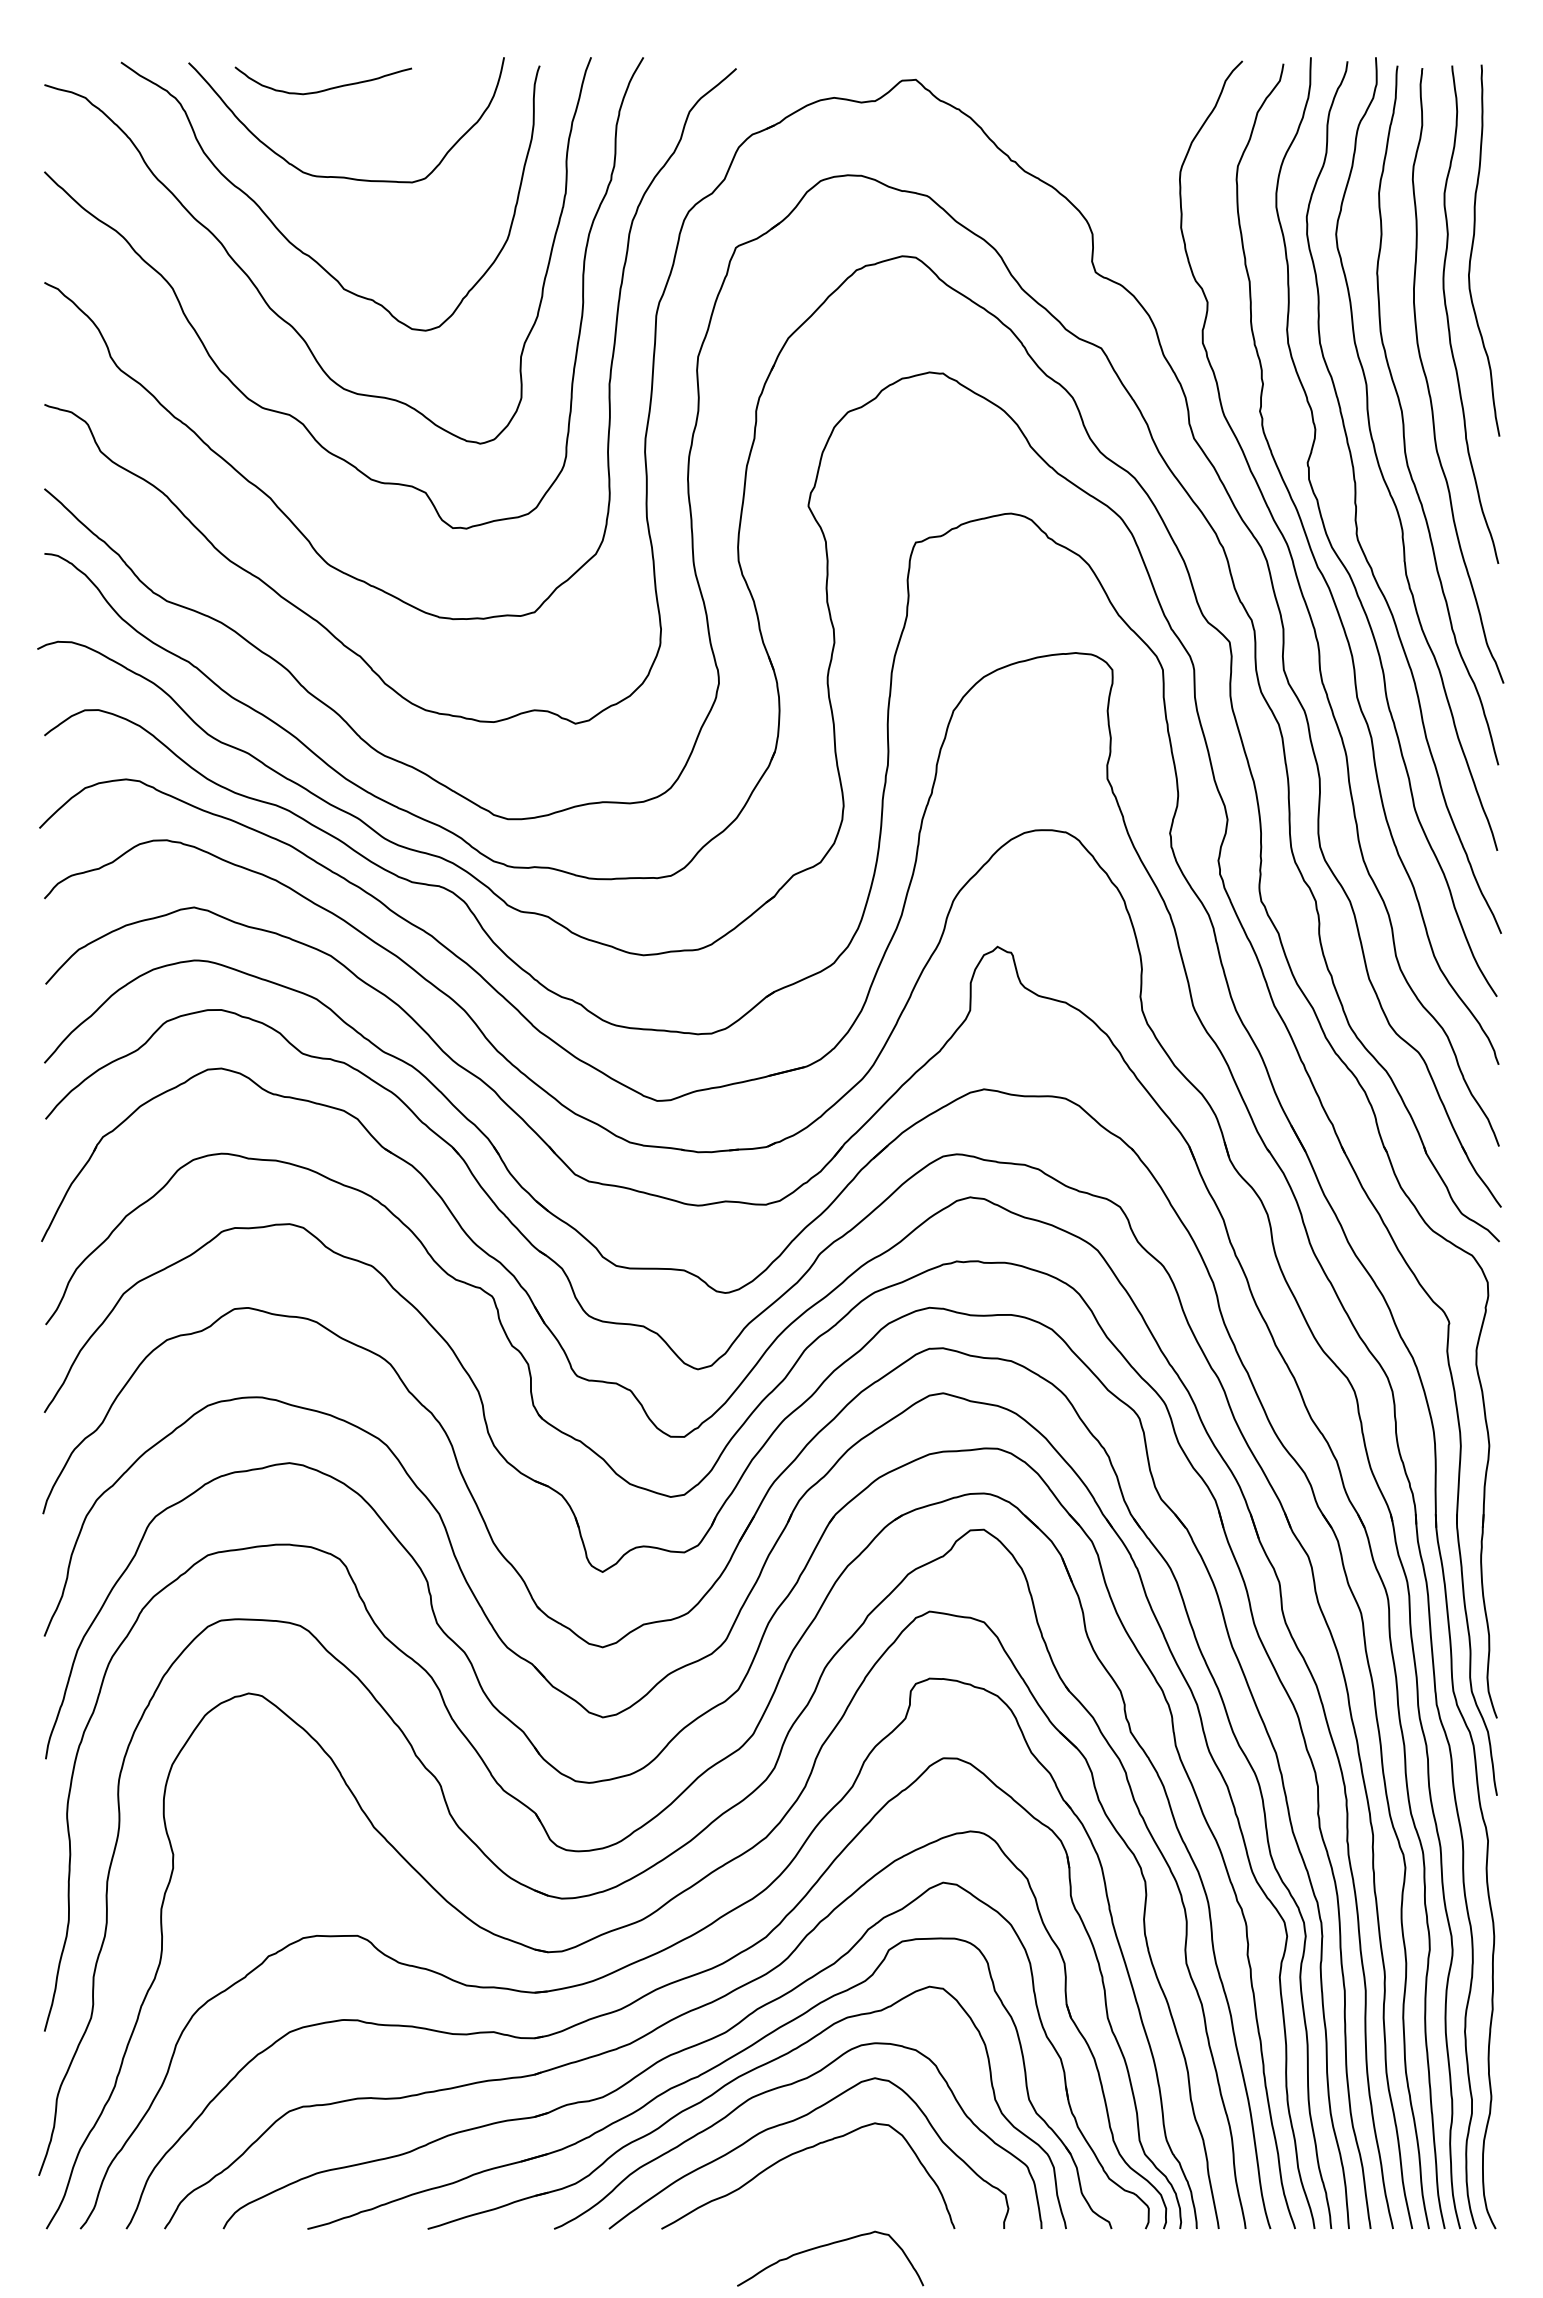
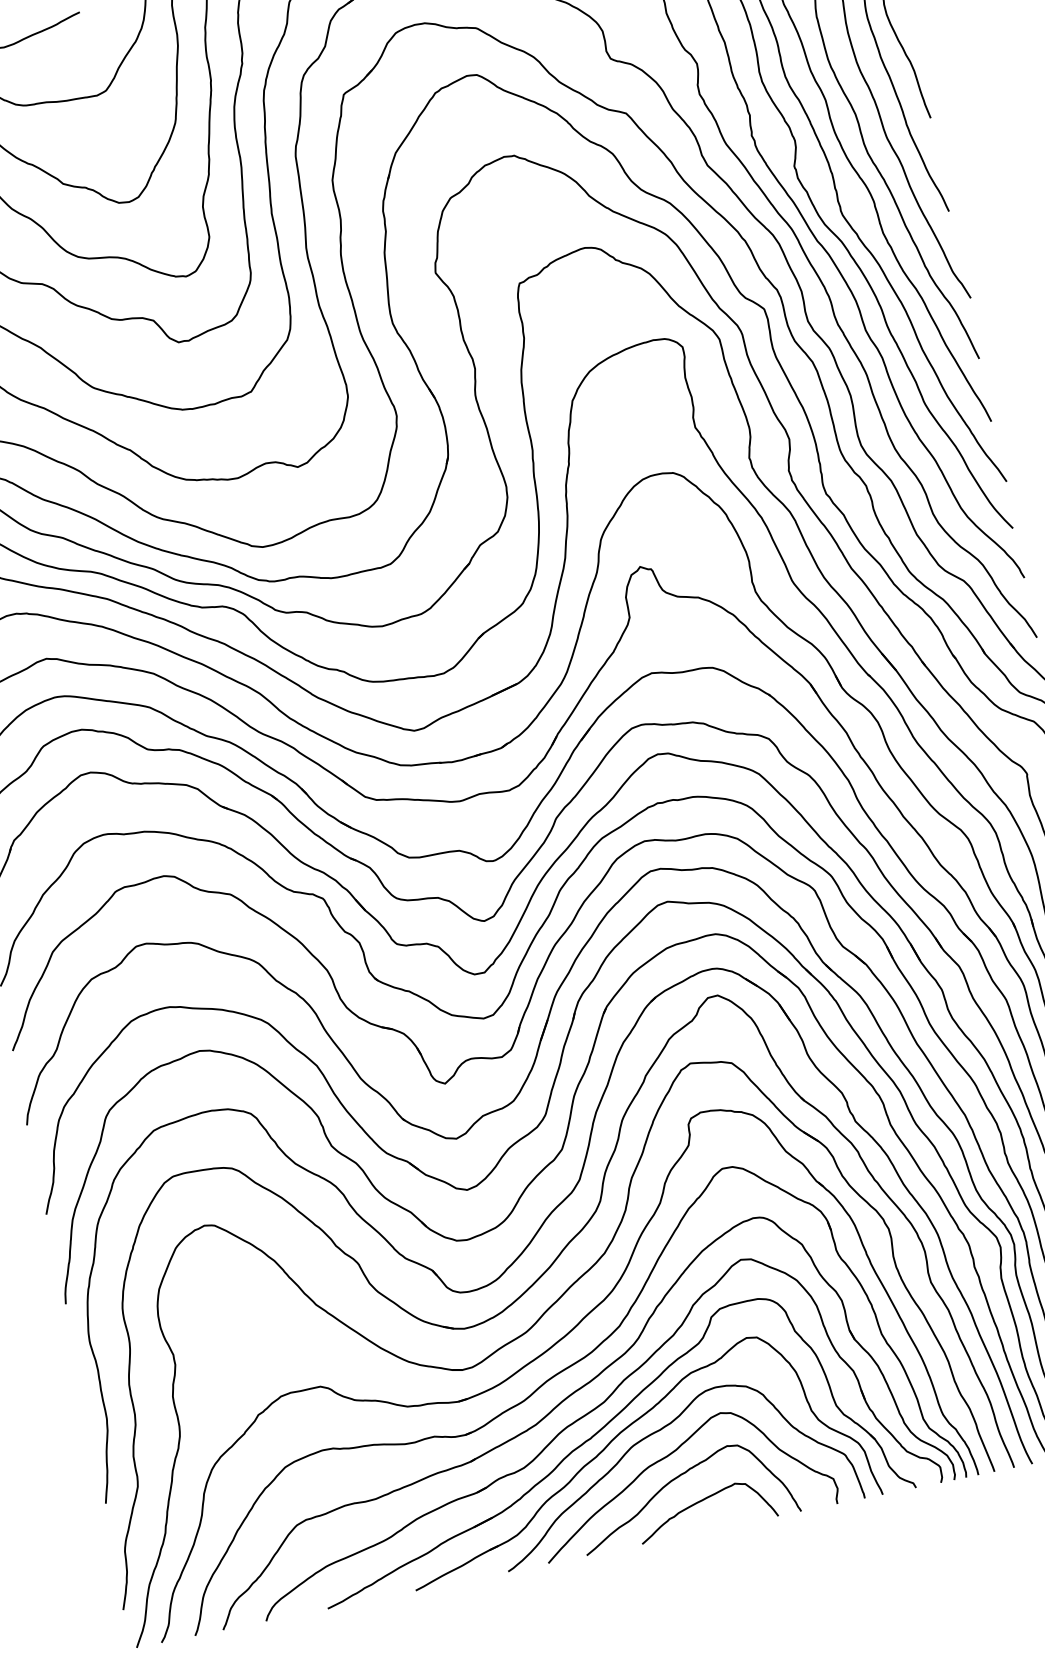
curve: (825, 2246) -> (700, 1501), moved

